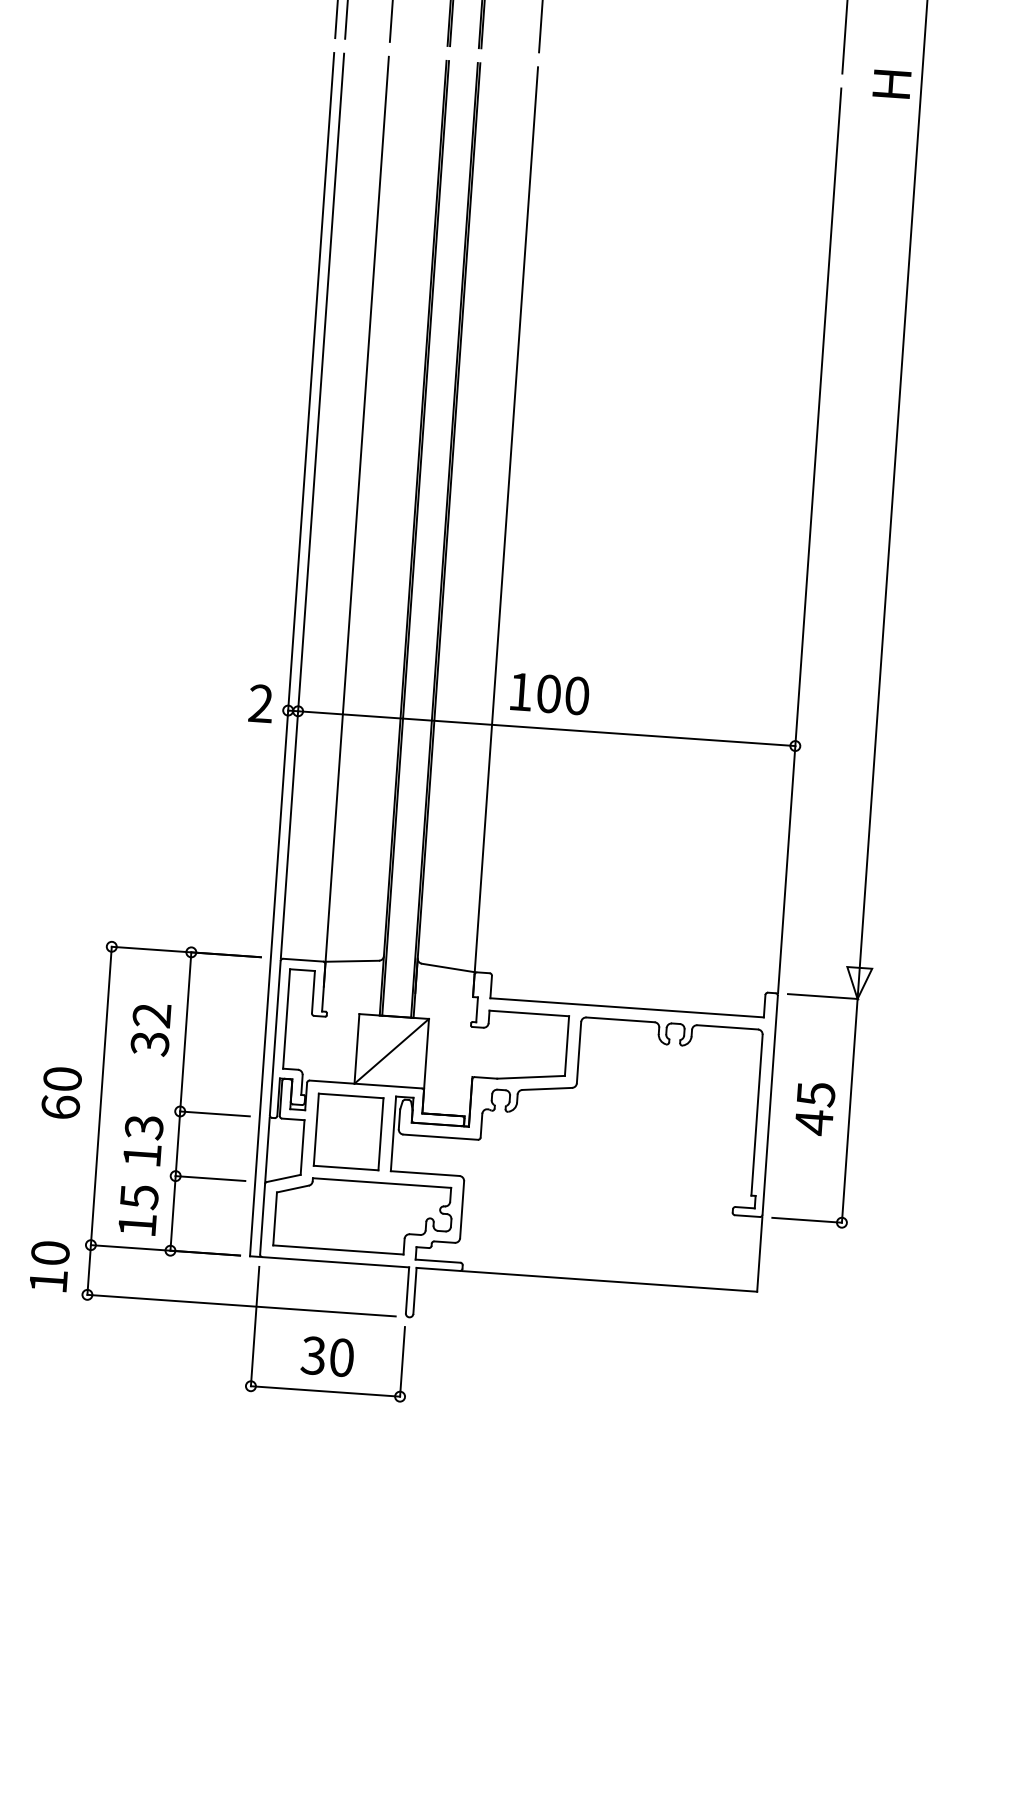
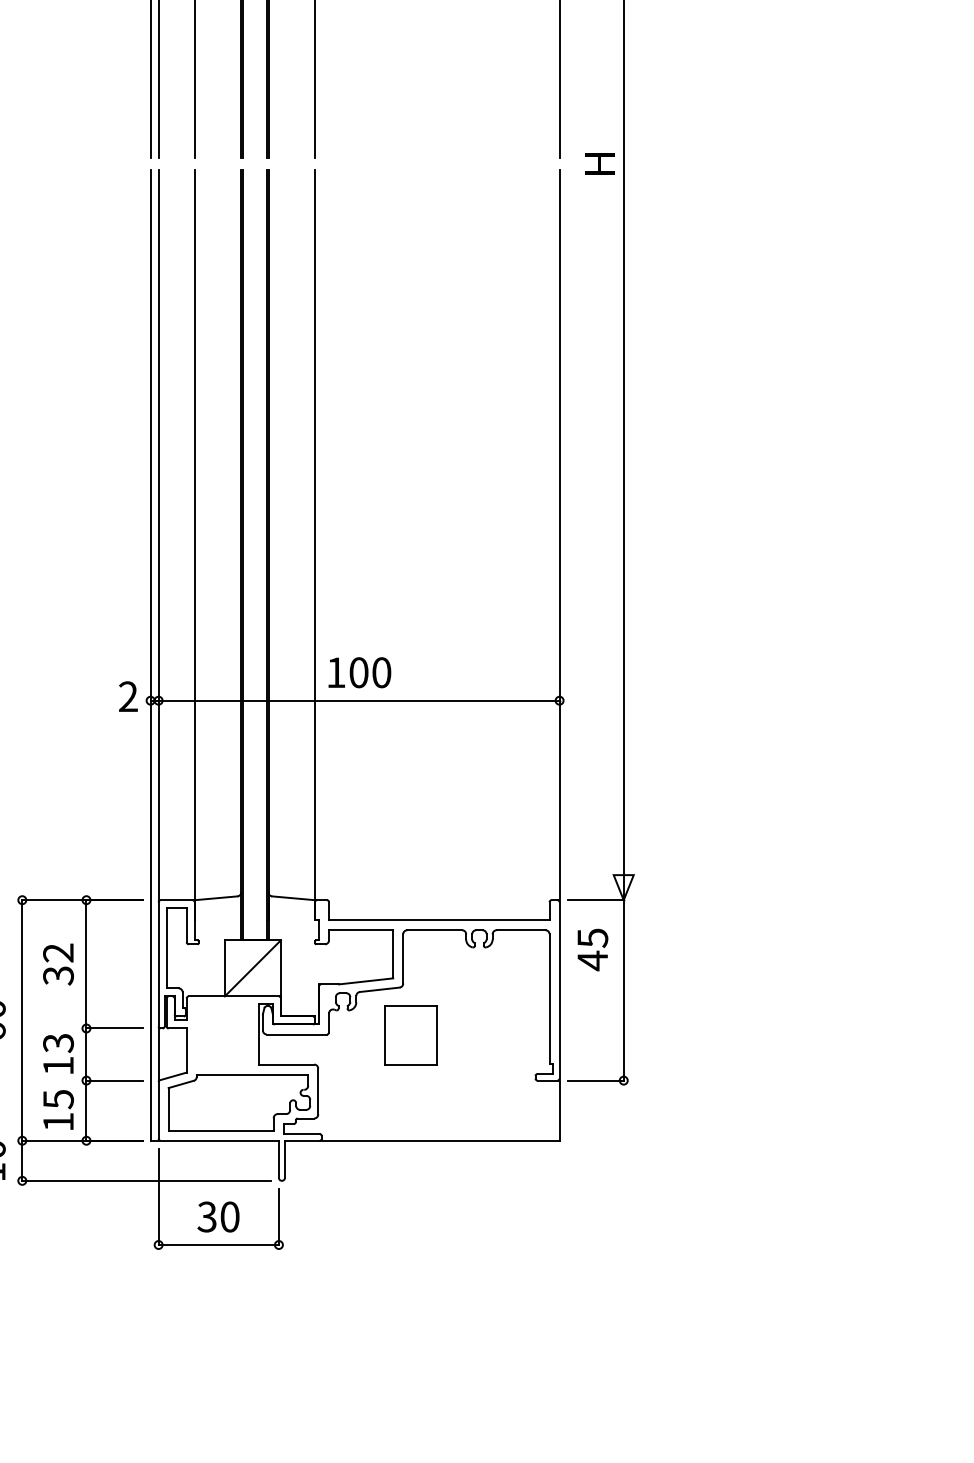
text: (814, 1108) -> (592, 949), moved
part: (348, 1131) -> (410, 1035), moved

